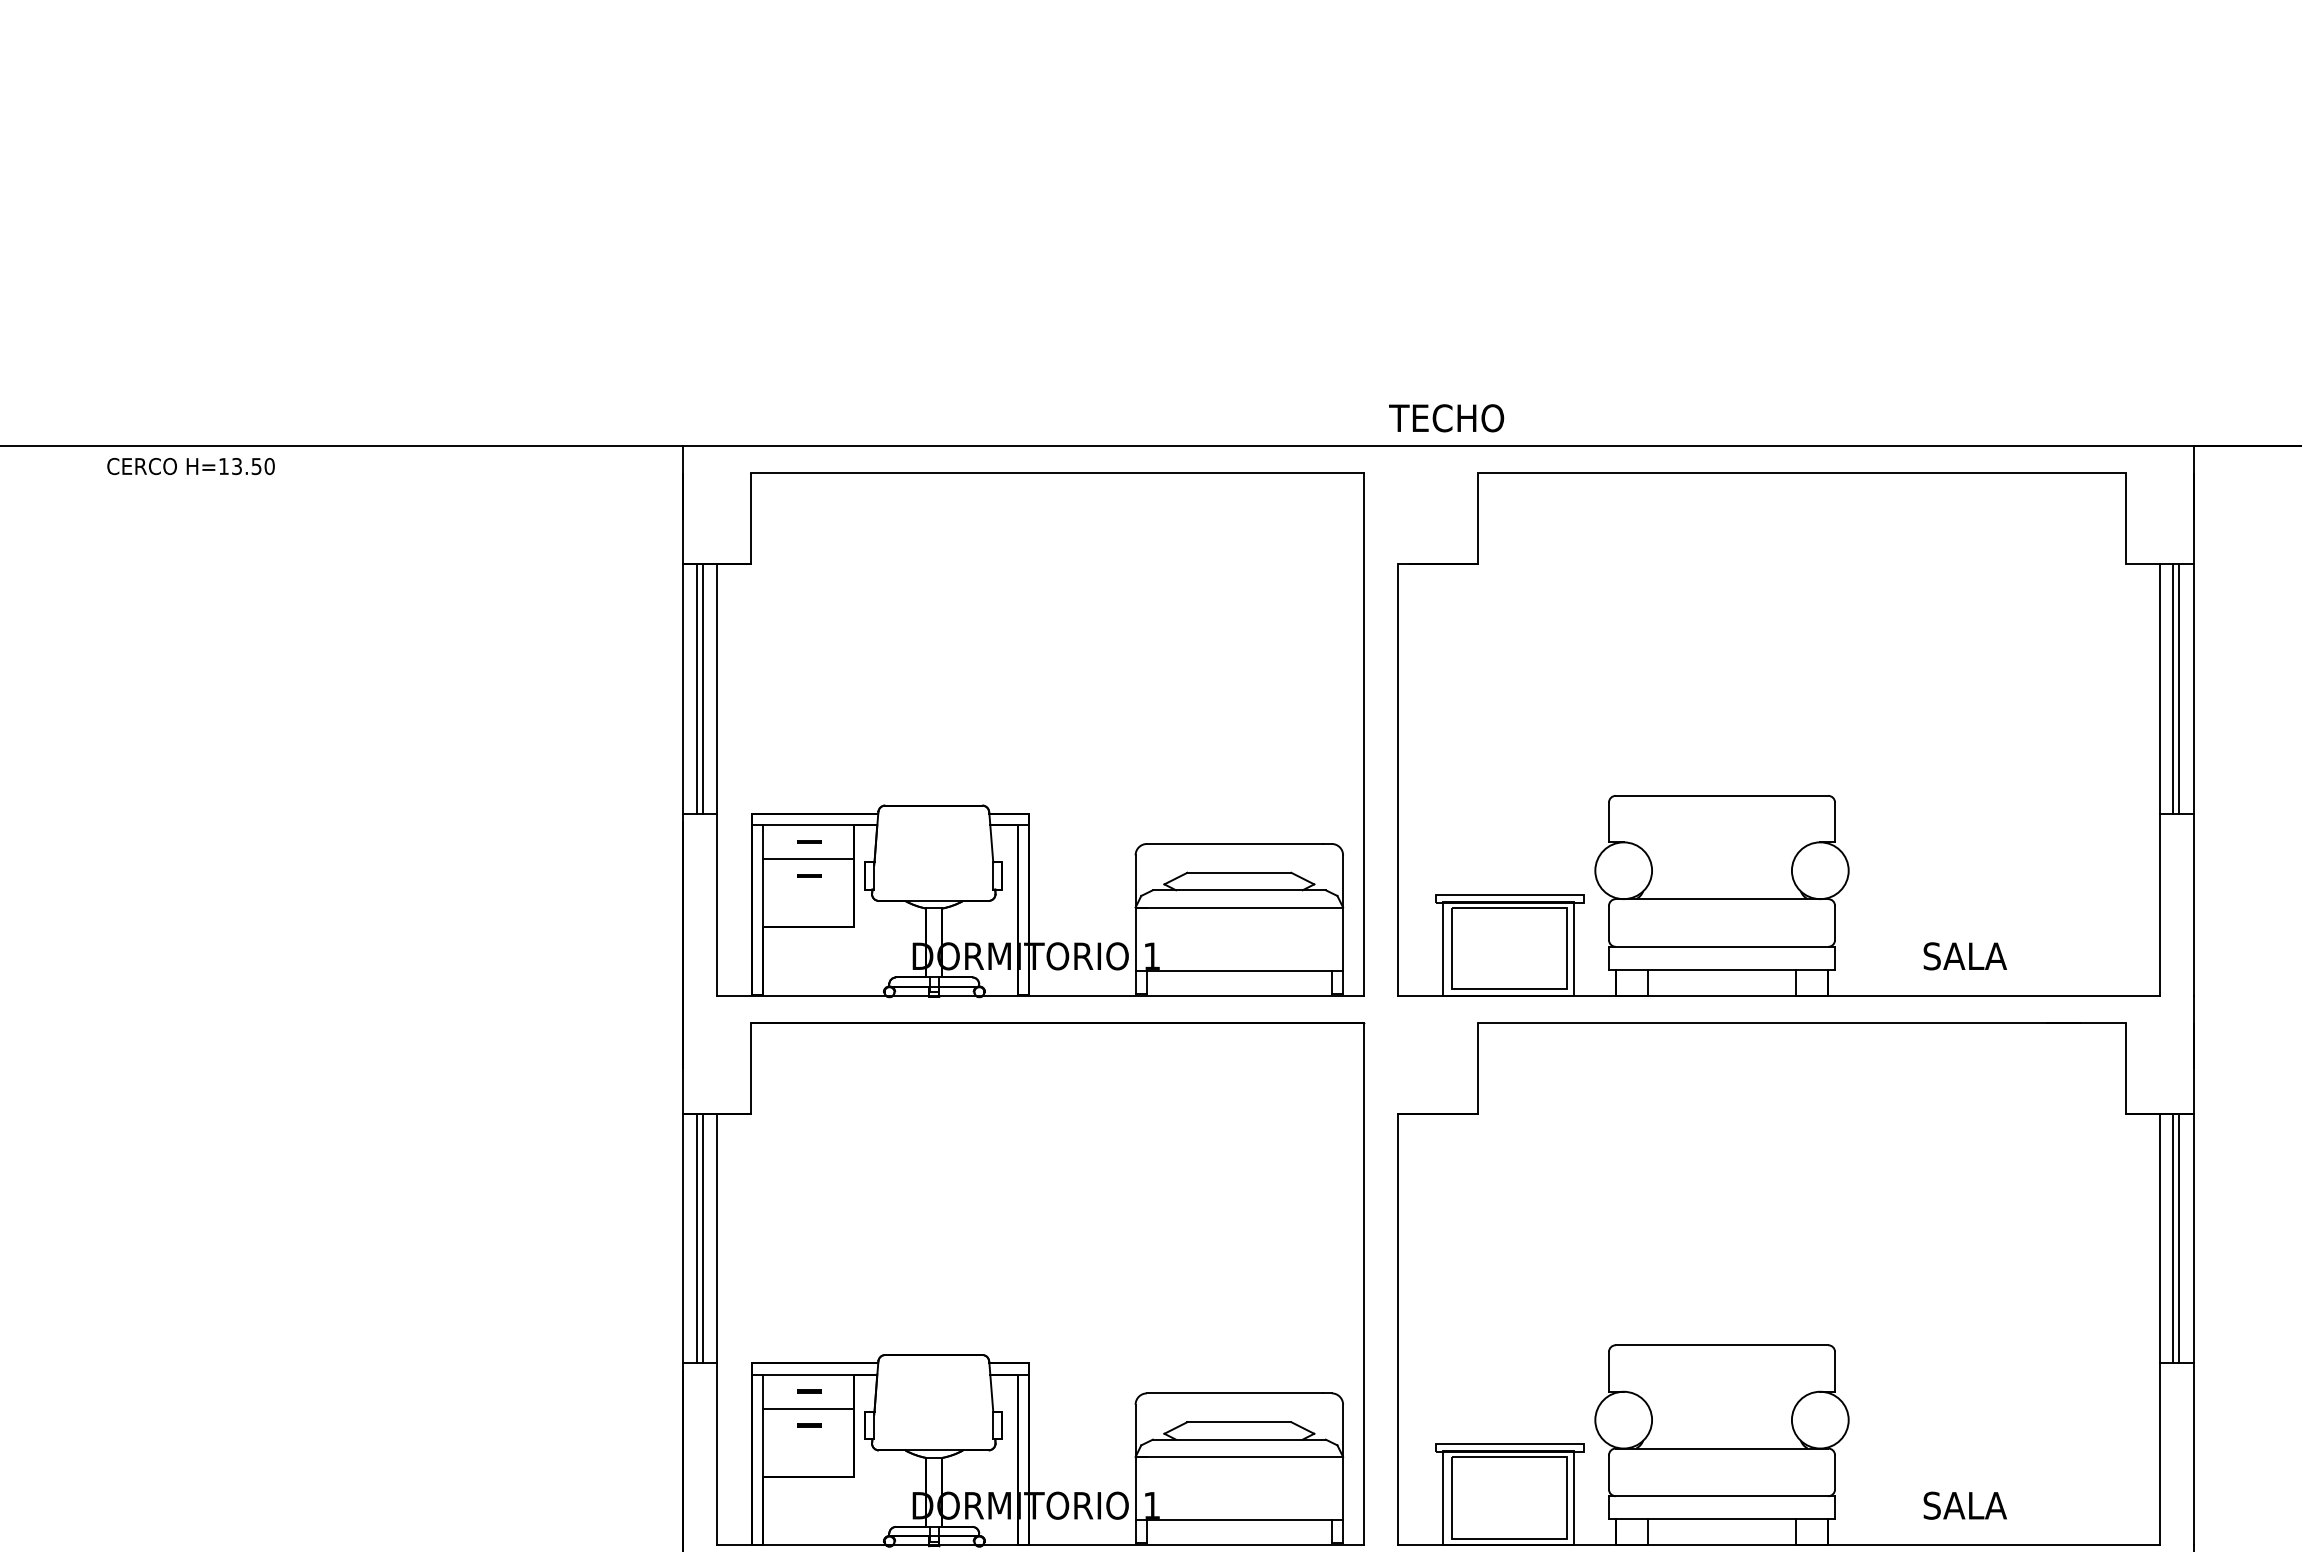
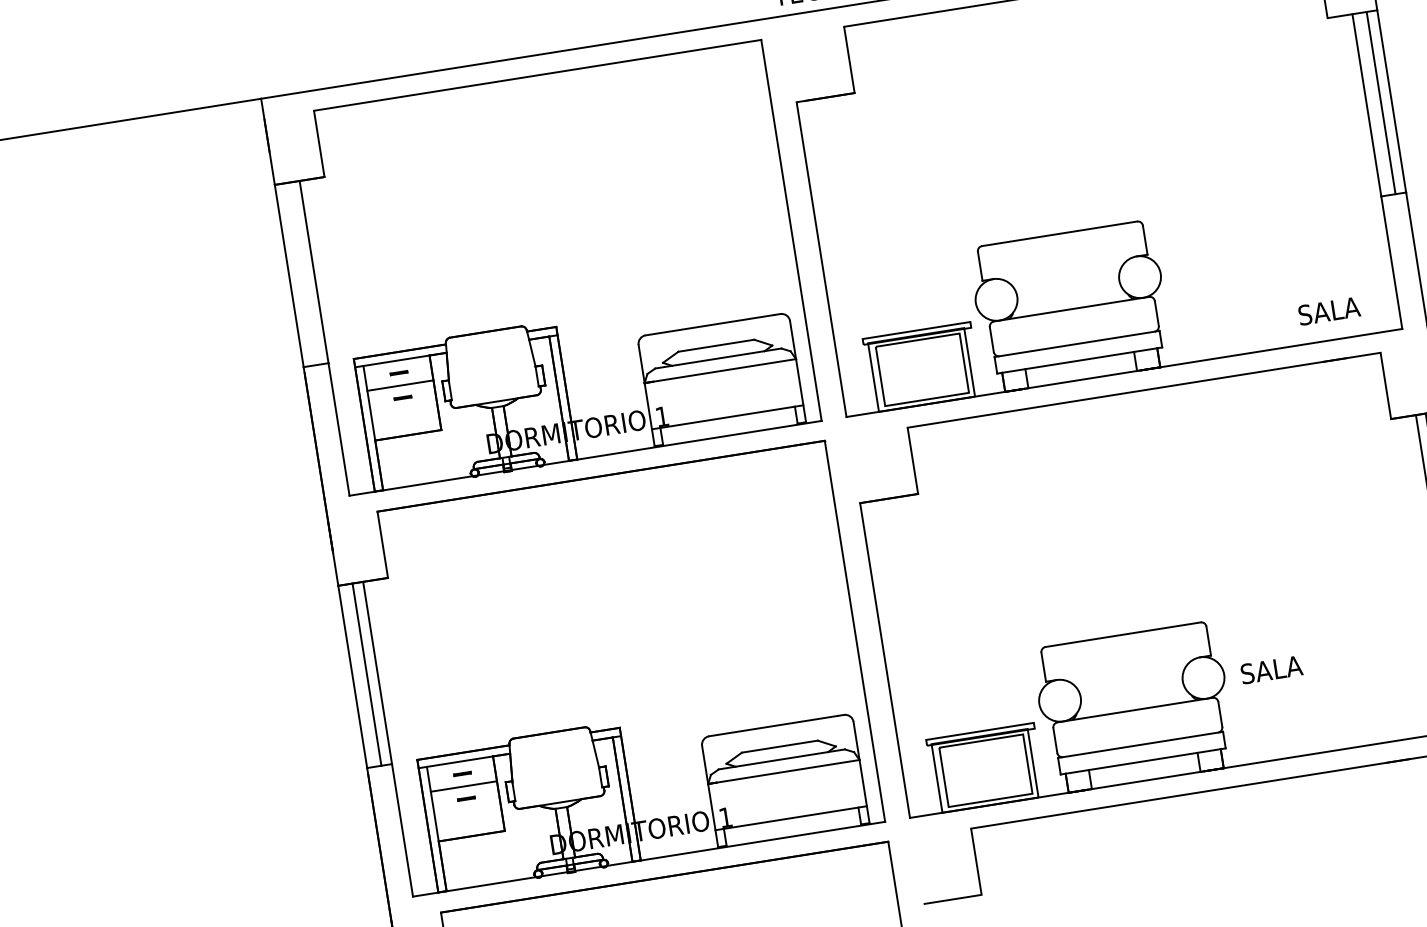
line: (696, 689) -> (299, 274), removed
line: (702, 689) -> (303, 274), removed
line: (2173, 689) -> (1376, 104), removed
text: (1964, 956) -> (1328, 311), moved
line: (696, 1238) -> (362, 675), removed
text: (1964, 1505) -> (1271, 669), moved

